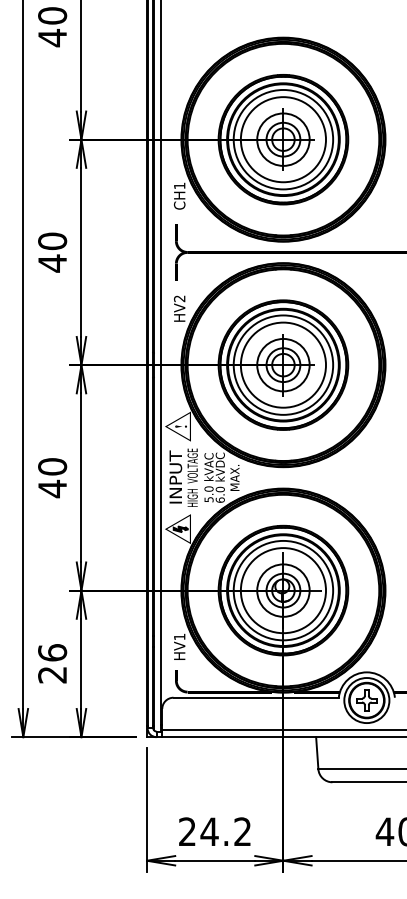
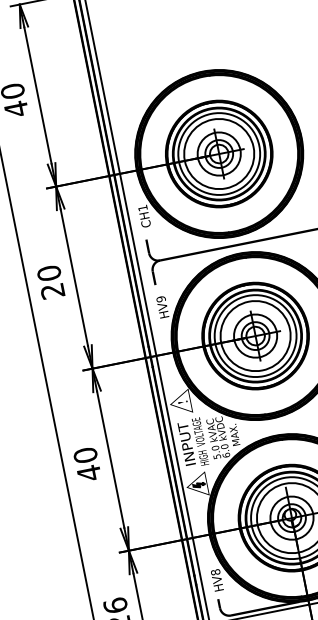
text: (52, 263) -> (52, 291), 40 -> 20
text: (179, 298) -> (160, 299), HV2 -> HV9
text: (179, 636) -> (215, 571), HV1 -> HV8

